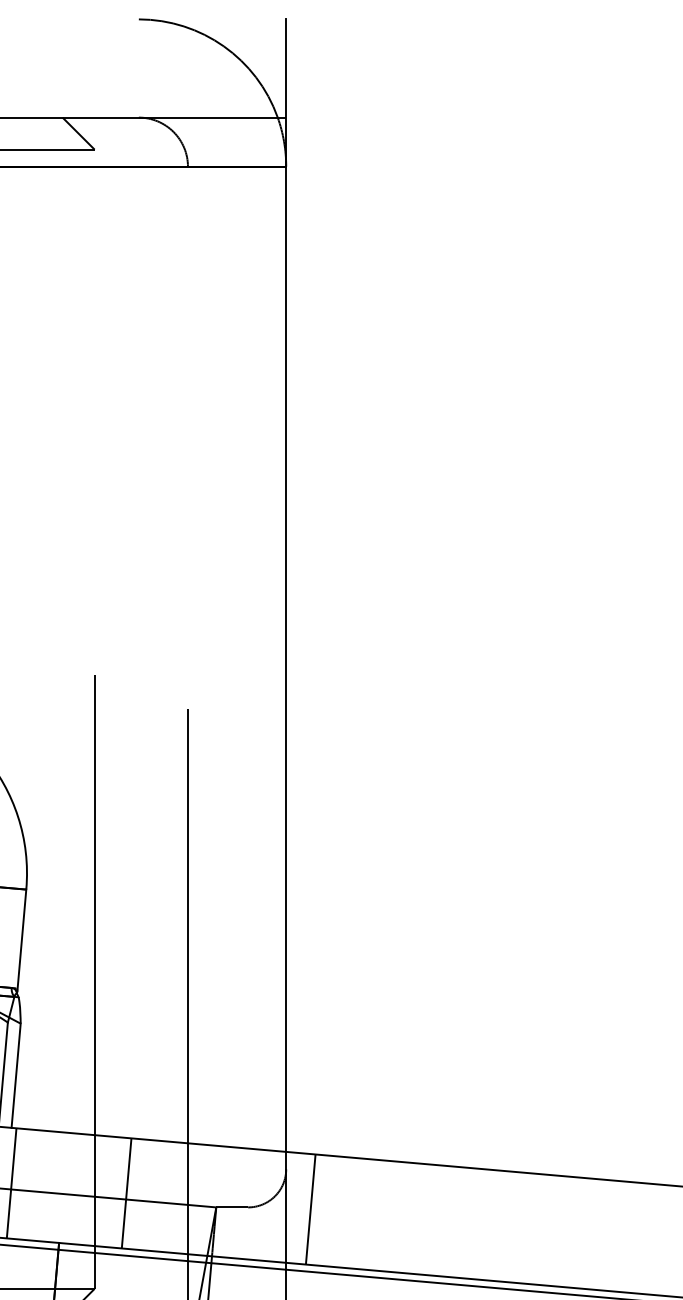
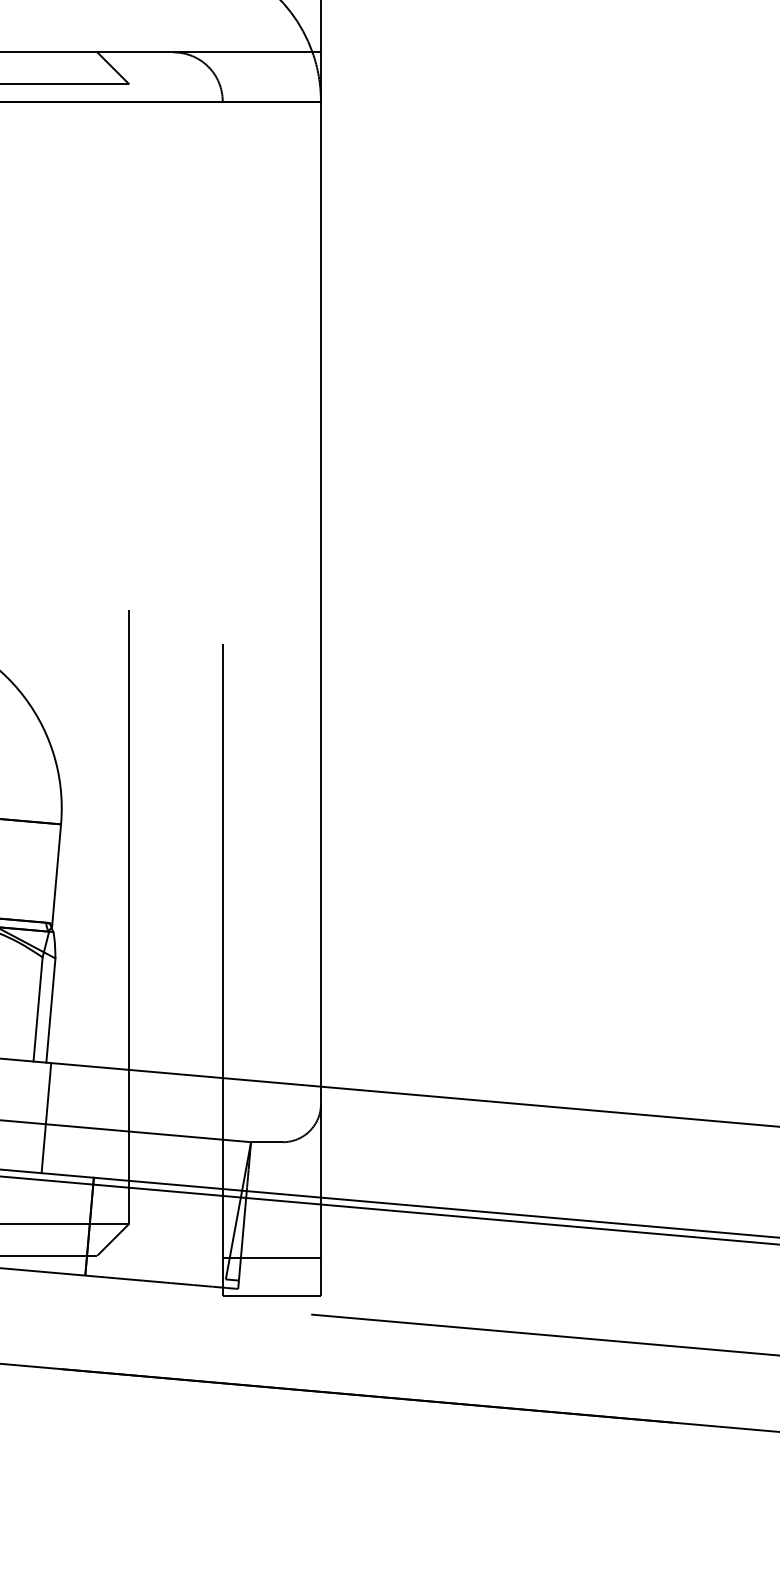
line: (126, 1193) -> (161, 1128), removed
line: (310, 1209) -> (345, 1144), removed

